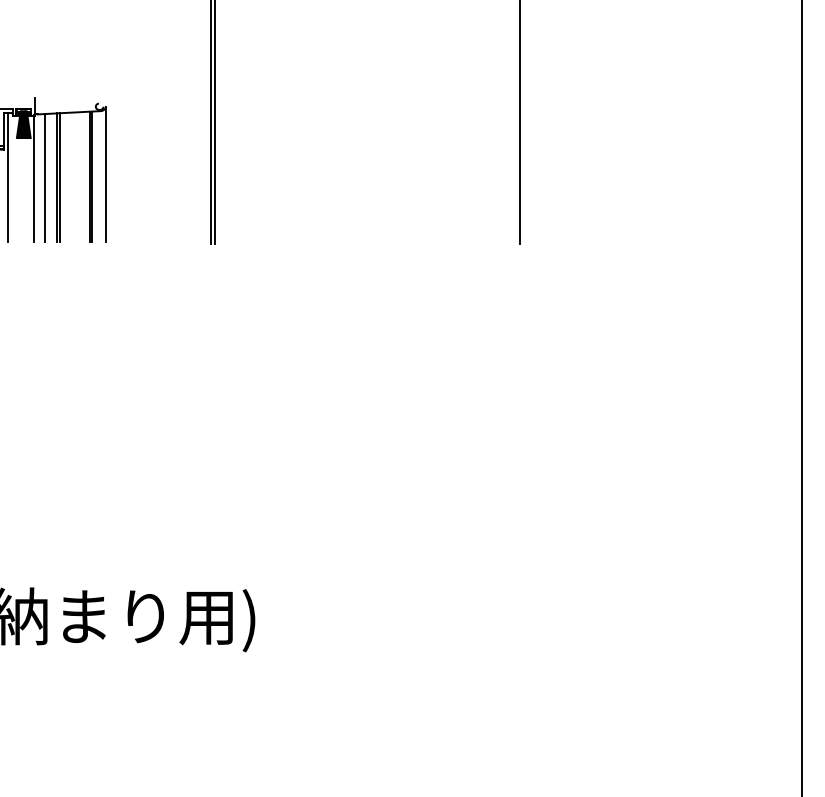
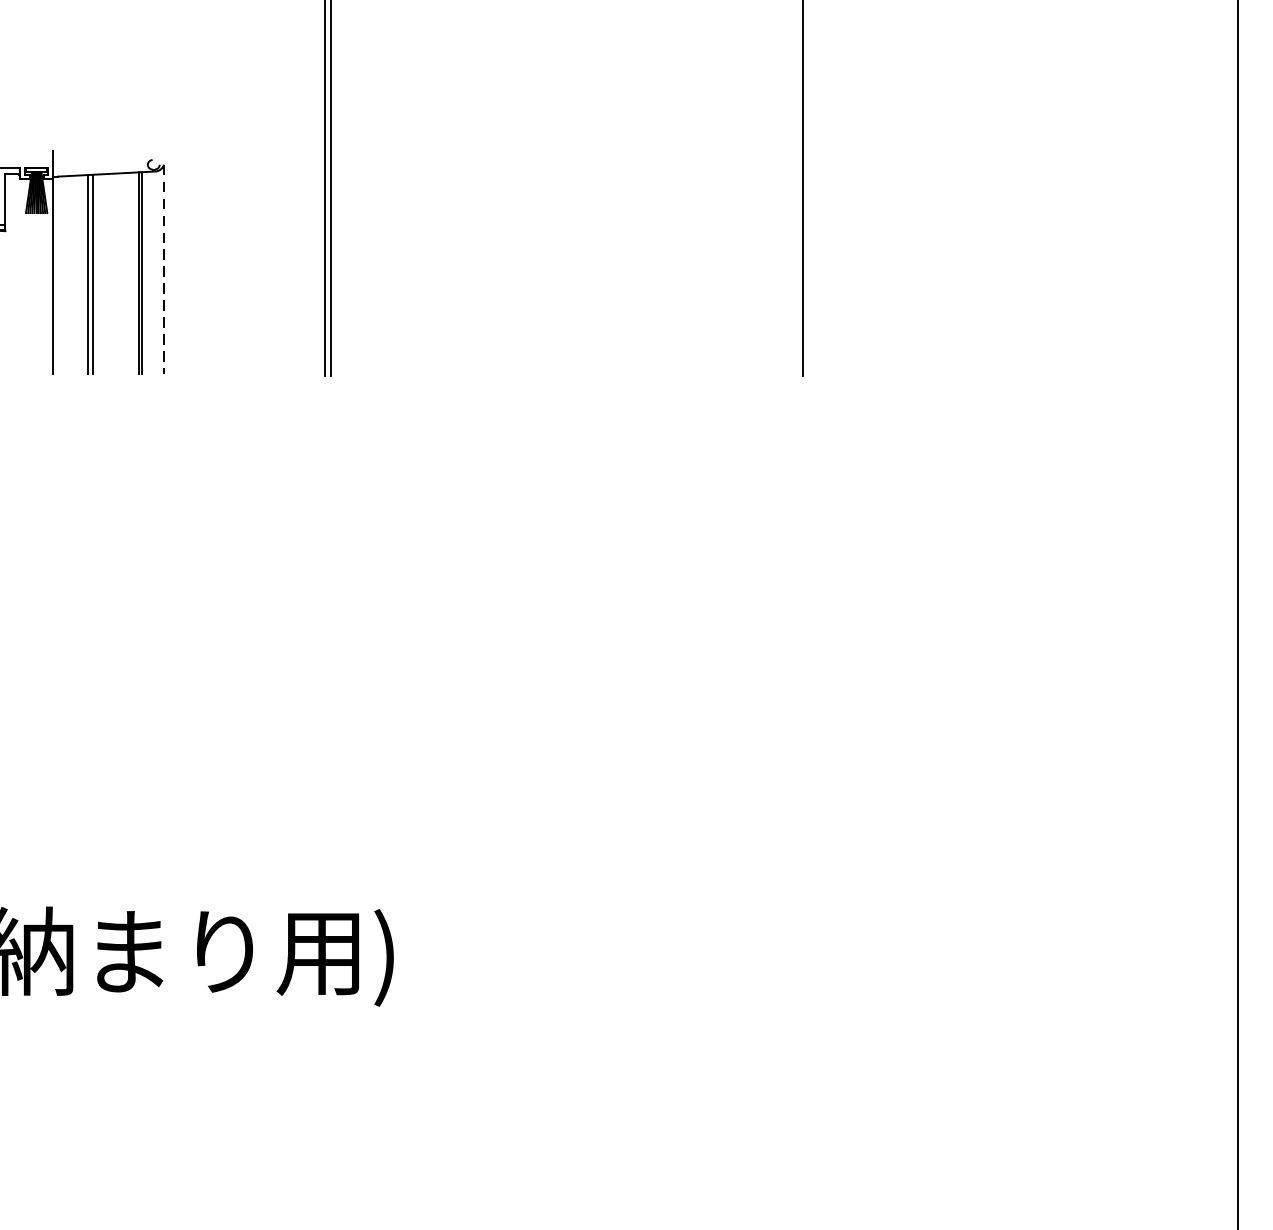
line: (106, 174) -> (164, 269), solid -> dashed
line: (8, 177) -> (13, 273), removed
line: (44, 178) -> (68, 275), removed

